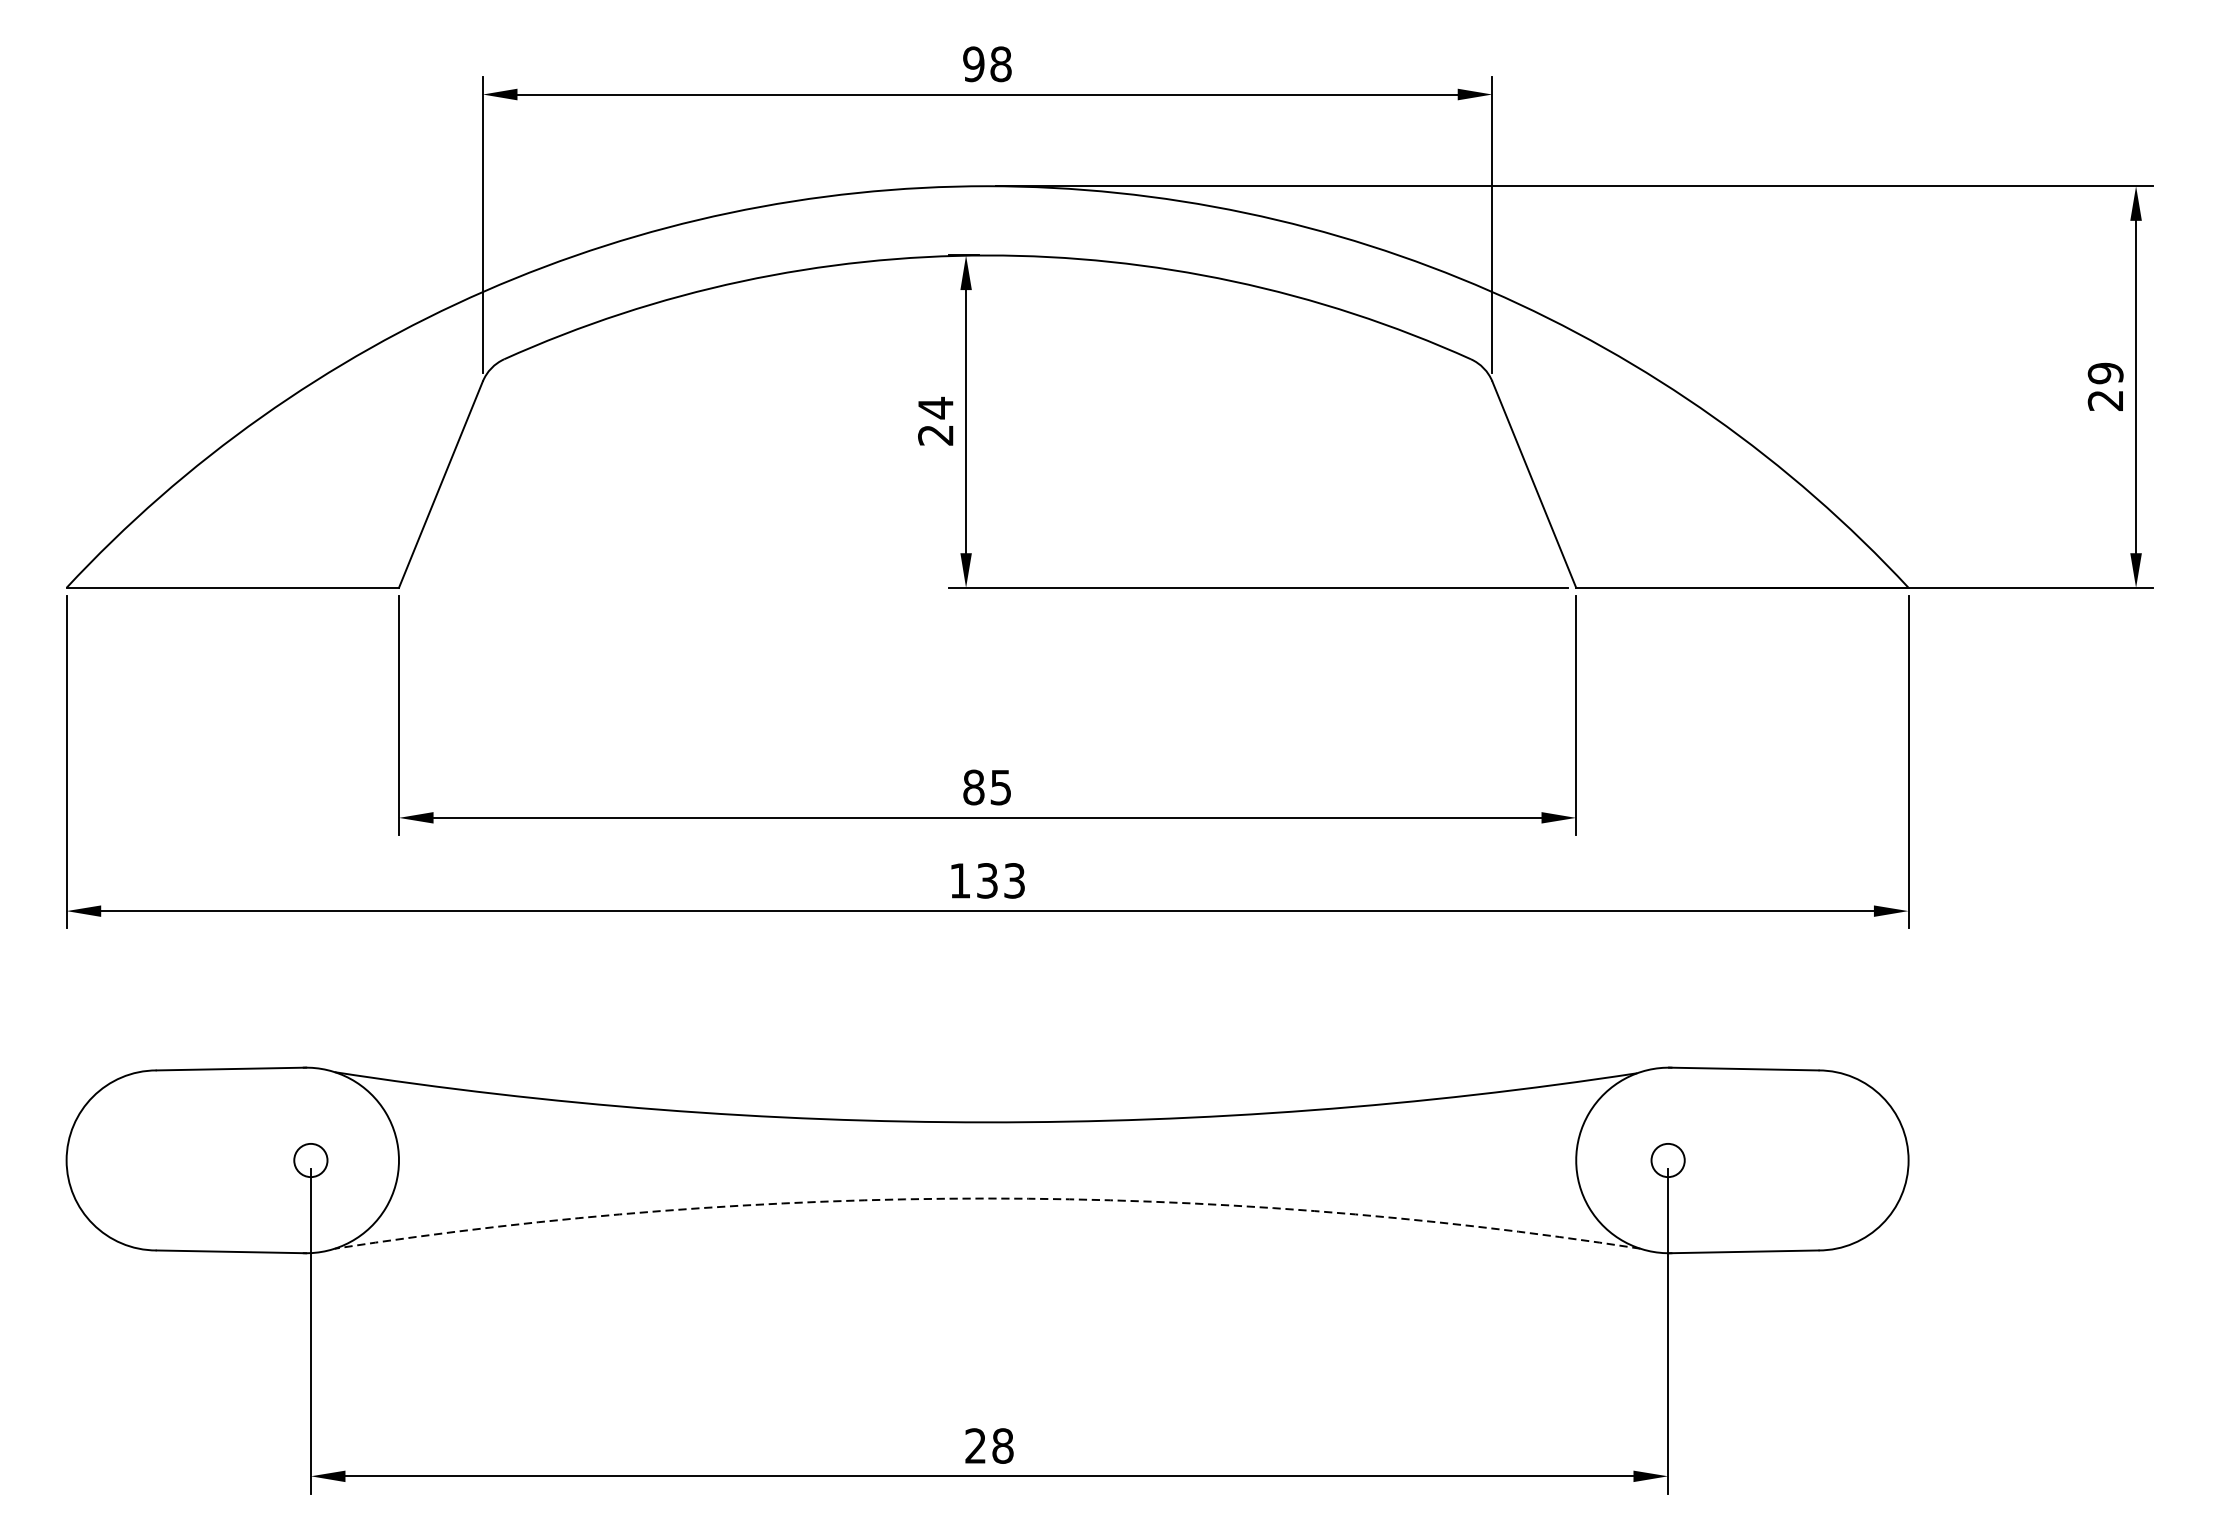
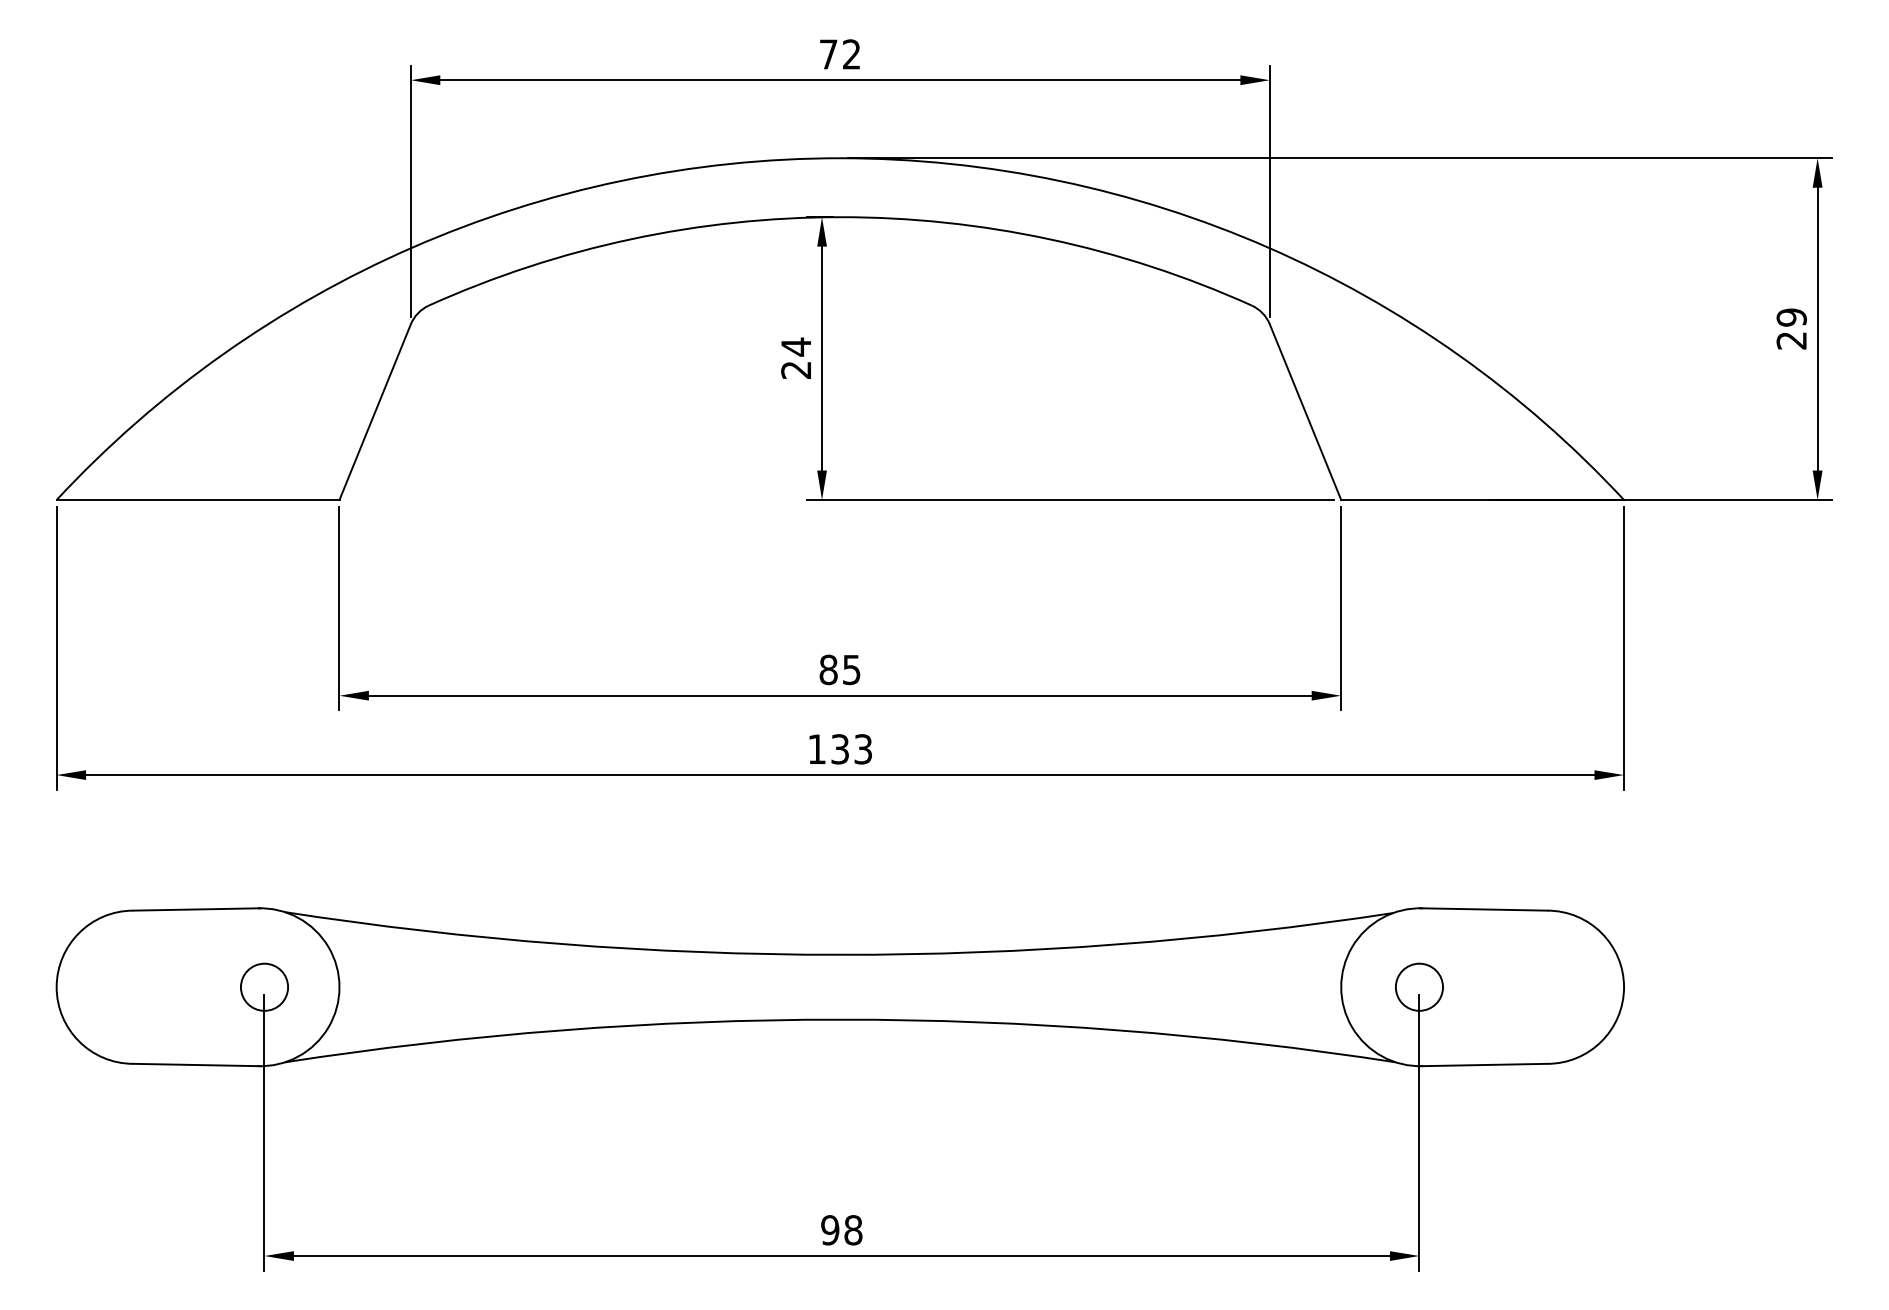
text: (986, 64) -> (839, 54), 98 -> 72
circle: (310, 1159) -> (264, 986), size x1.67
circle: (1668, 1159) -> (1419, 986), size x1.67
arc: (987, 1198) -> (840, 1019), dashed -> solid
text: (976, 1446) -> (830, 1230), 28 -> 98

